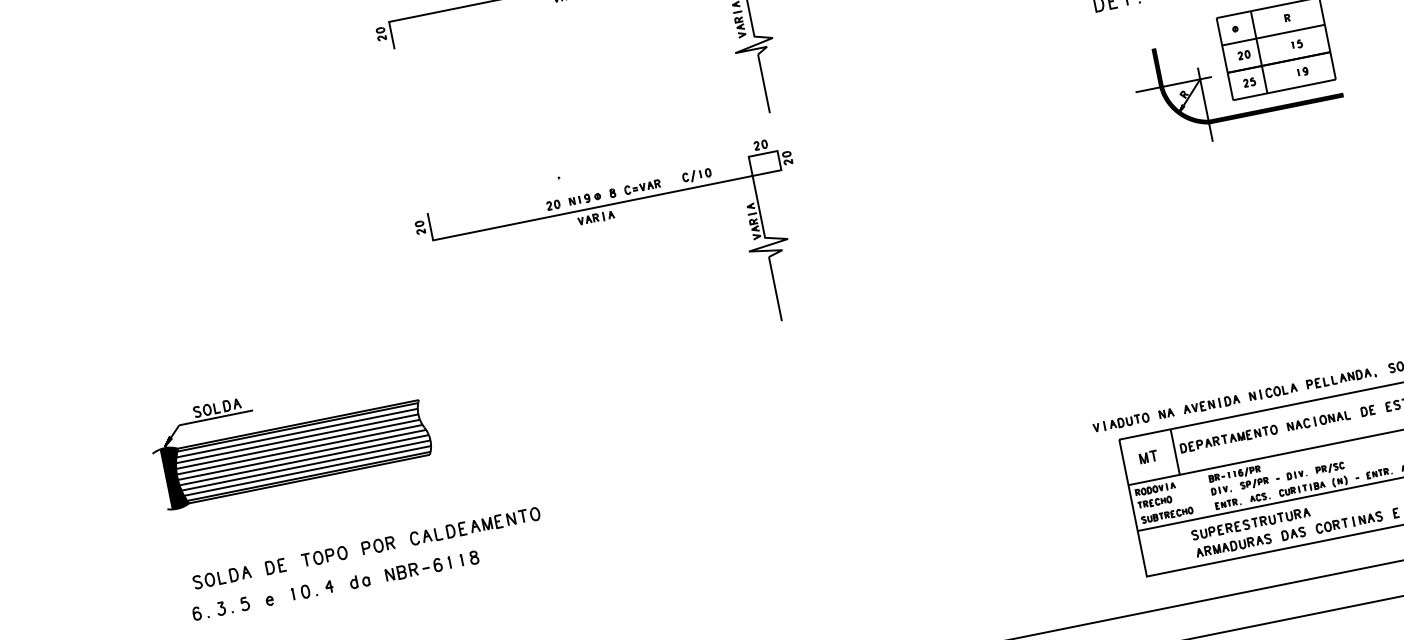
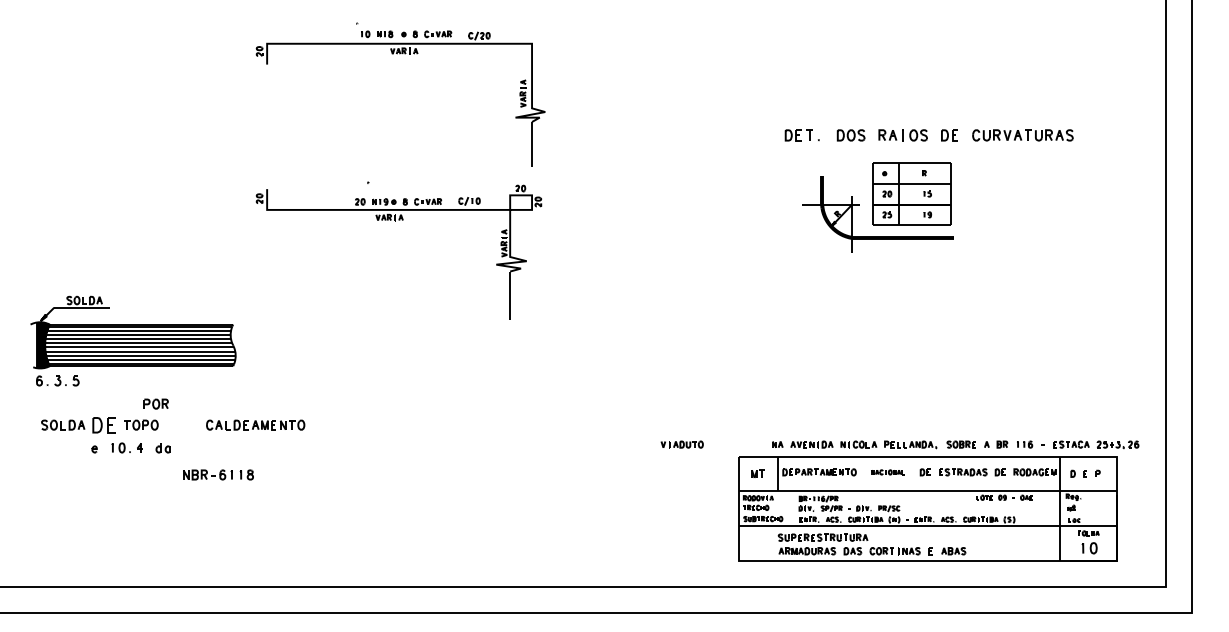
part: (1318, 421) -> (887, 472), size x0.7
part: (1120, 422) -> (681, 444), moved
part: (377, 545) -> (155, 403), moved
part: (274, 565) -> (103, 424), size x1.6
part: (432, 565) -> (218, 474), moved
part: (220, 608) -> (57, 380), moved

